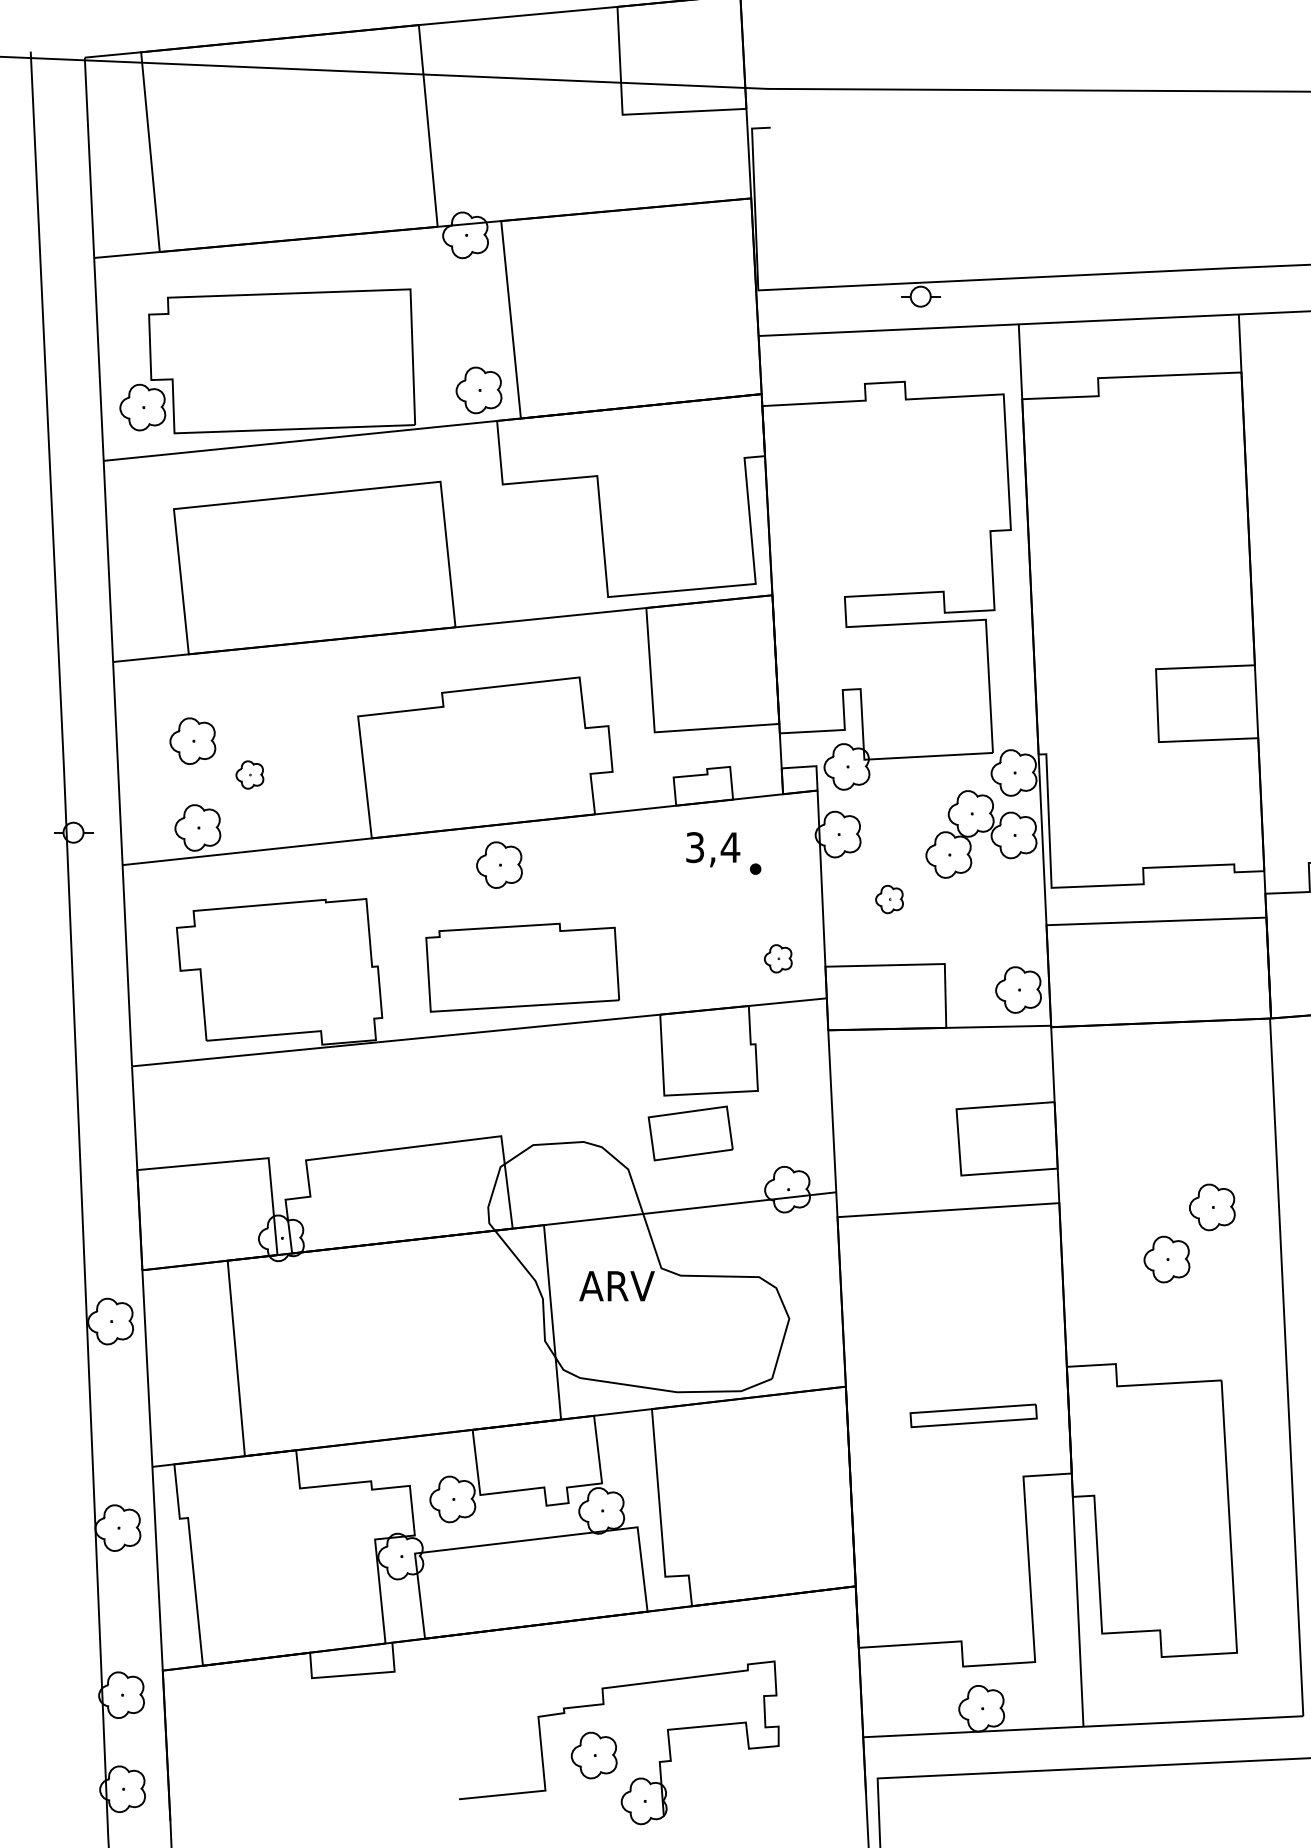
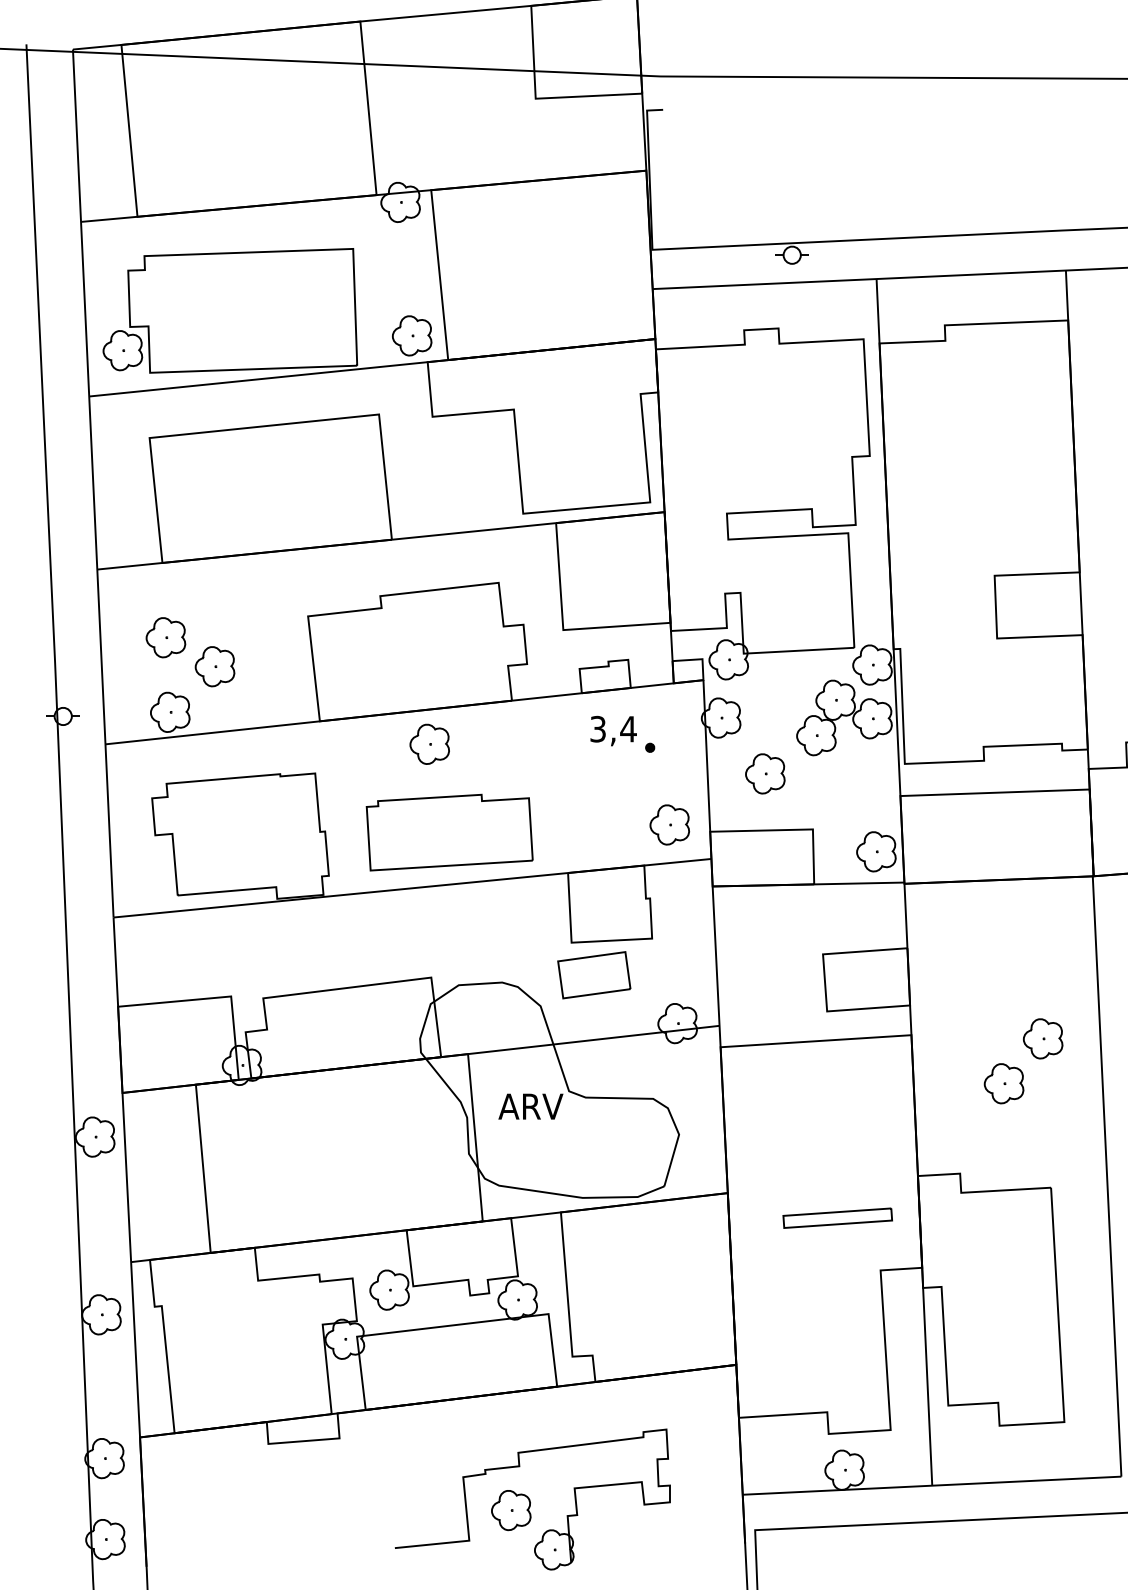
part: (249, 774) -> (214, 666), size x1.67
part: (889, 899) -> (765, 773), size x1.67
part: (778, 958) -> (669, 824), size x1.67

